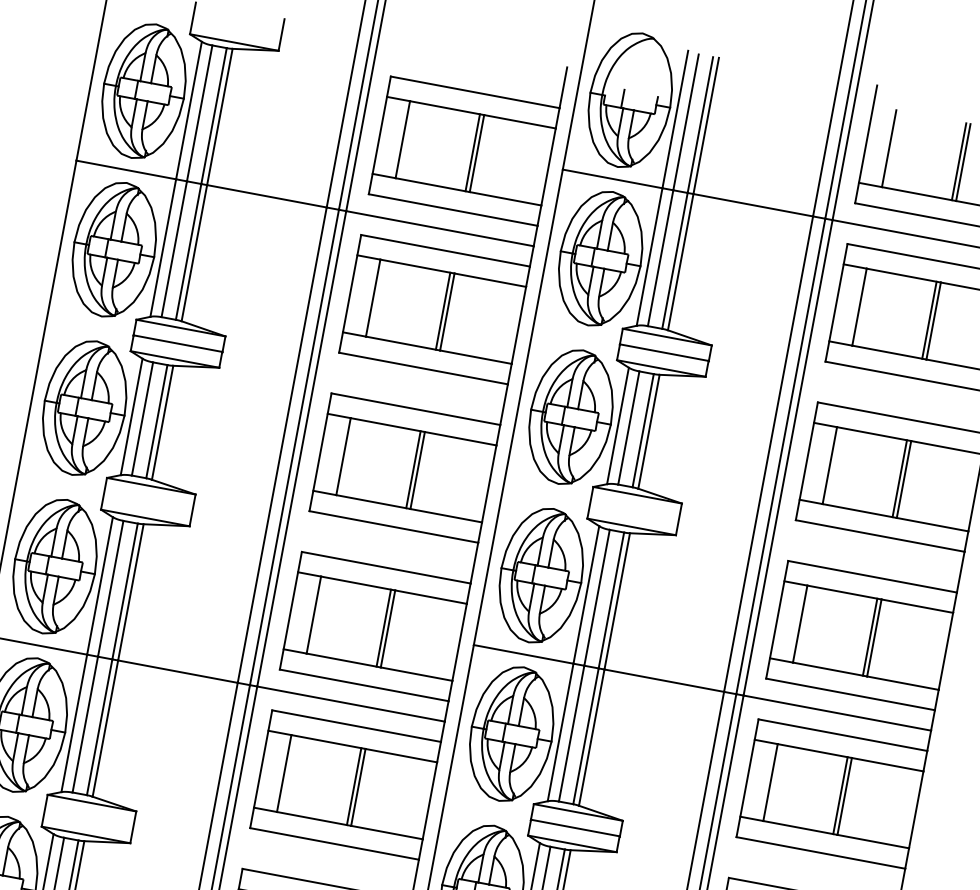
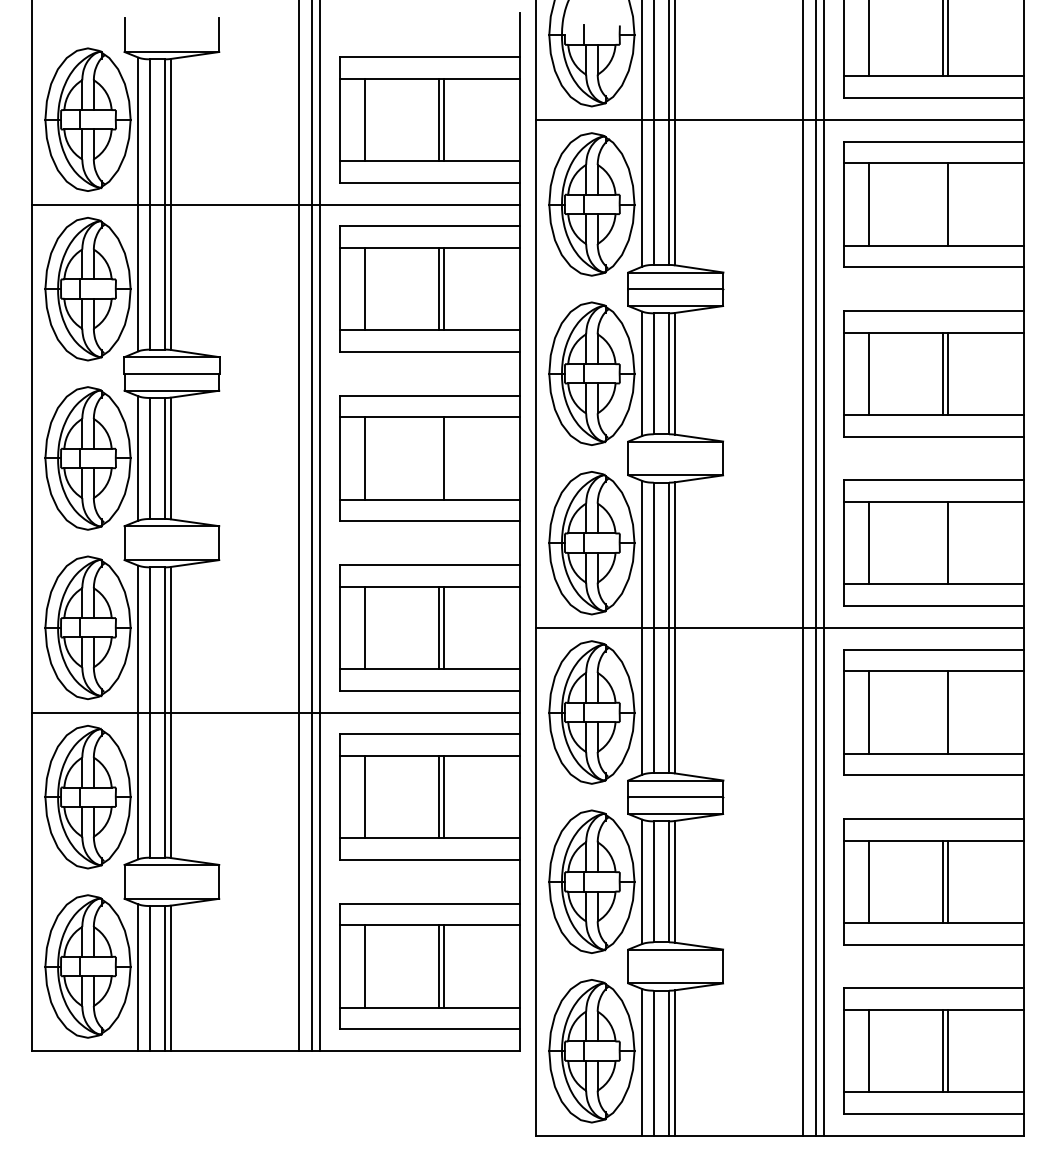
line: (929, 320) -> (943, 204), removed
line: (413, 469) -> (439, 458), removed
line: (870, 637) -> (943, 543), removed
line: (840, 795) -> (943, 712), removed

